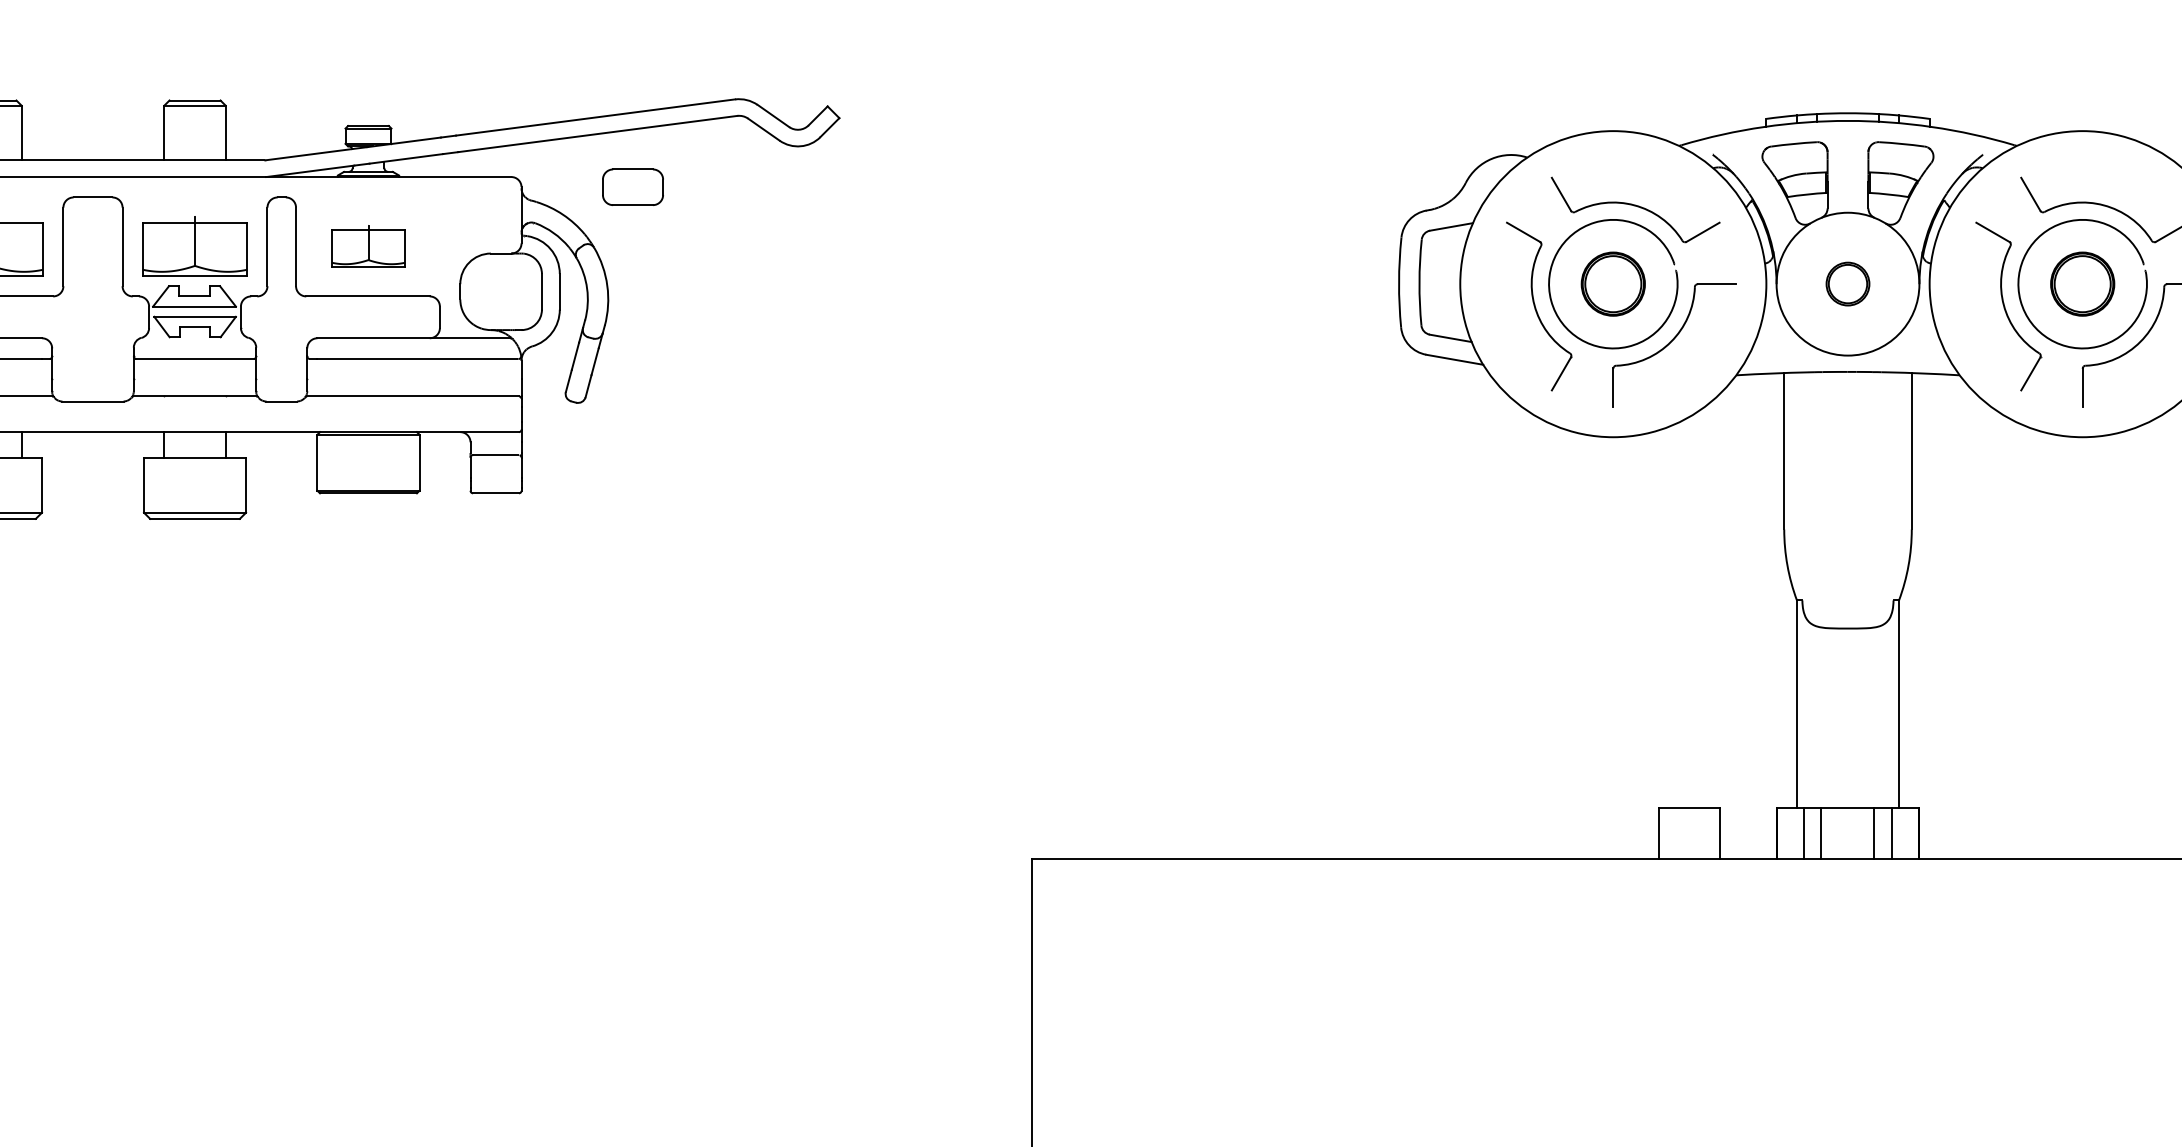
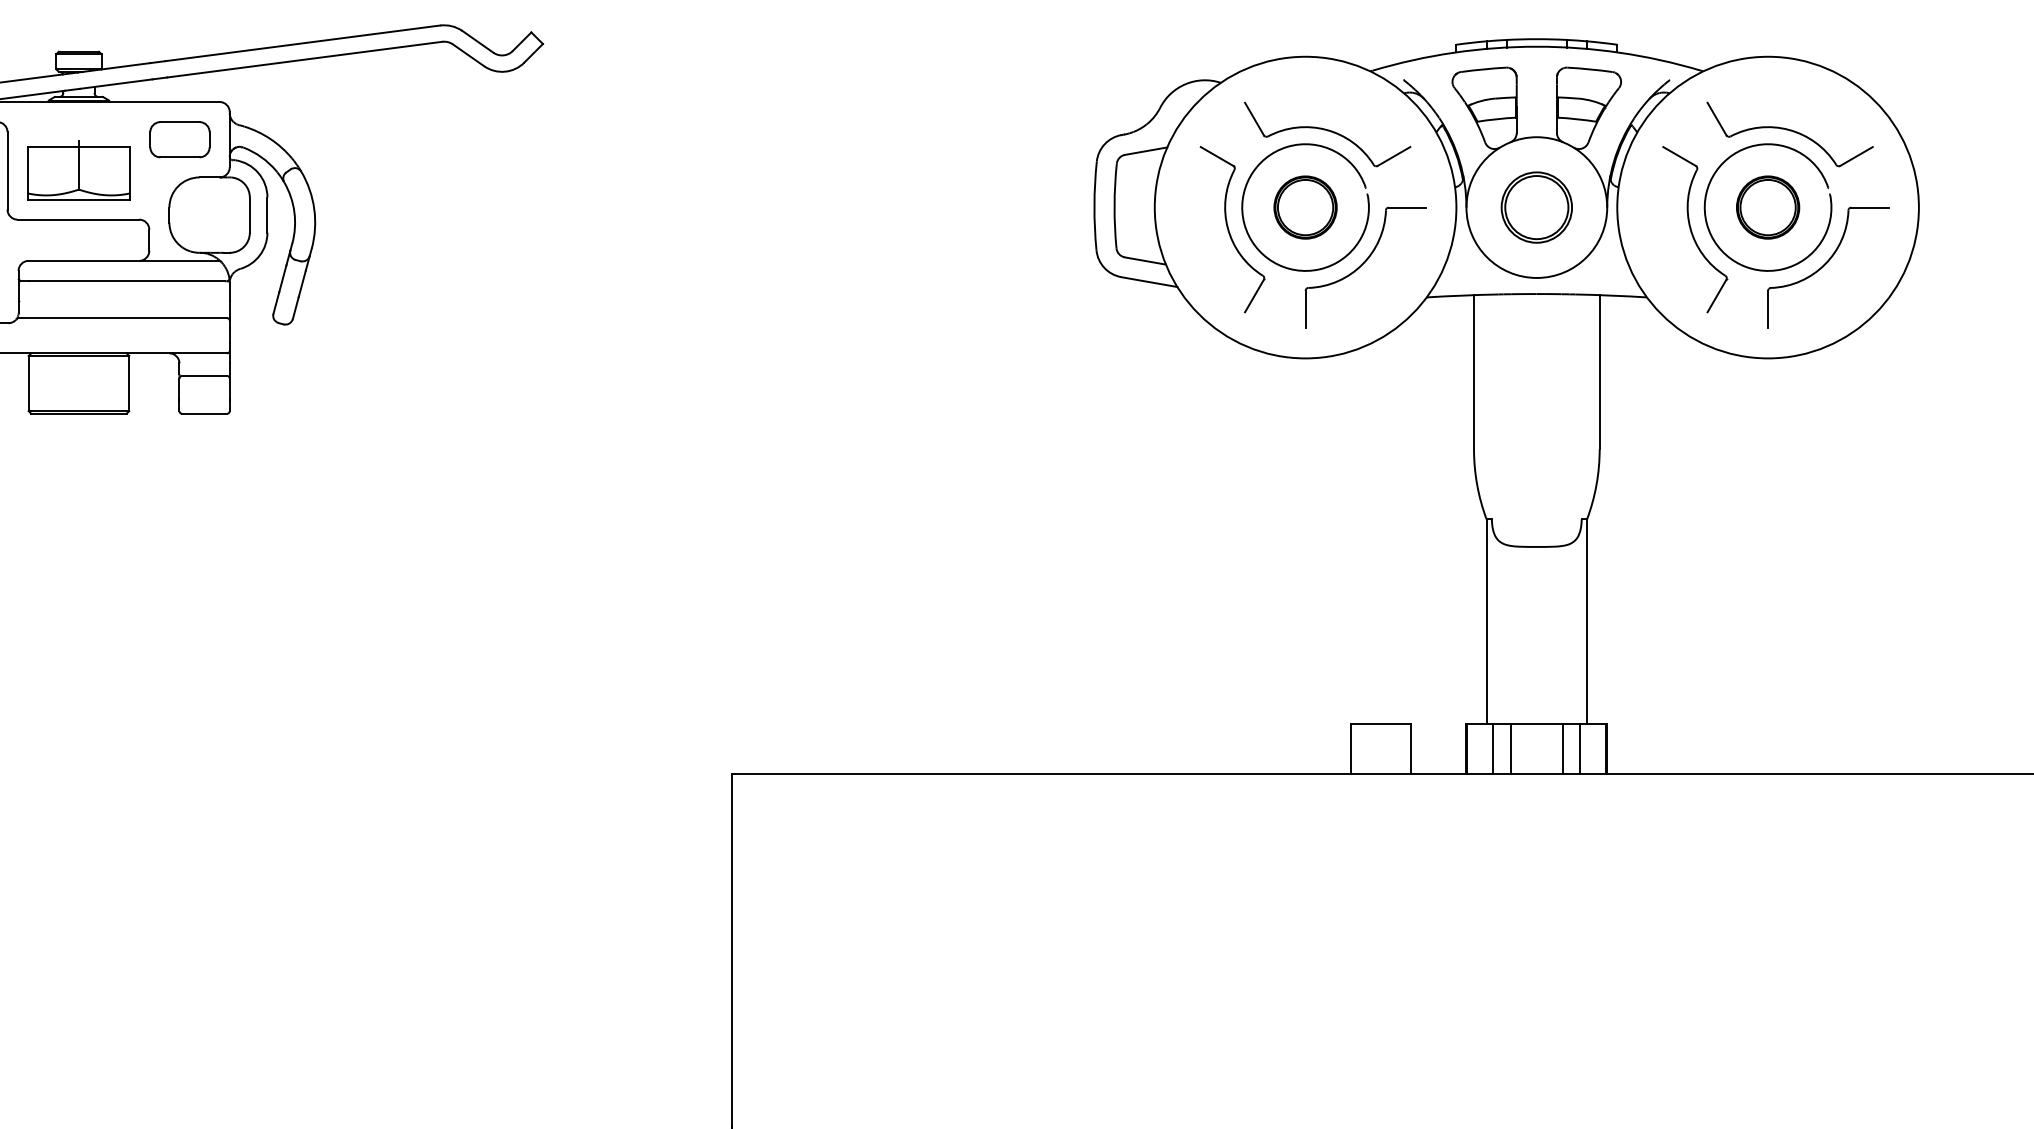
part: (632, 186) -> (179, 138), moved
part: (368, 246) -> (78, 170), size x1.43
part: (1847, 283) -> (1536, 206), size x1.67

